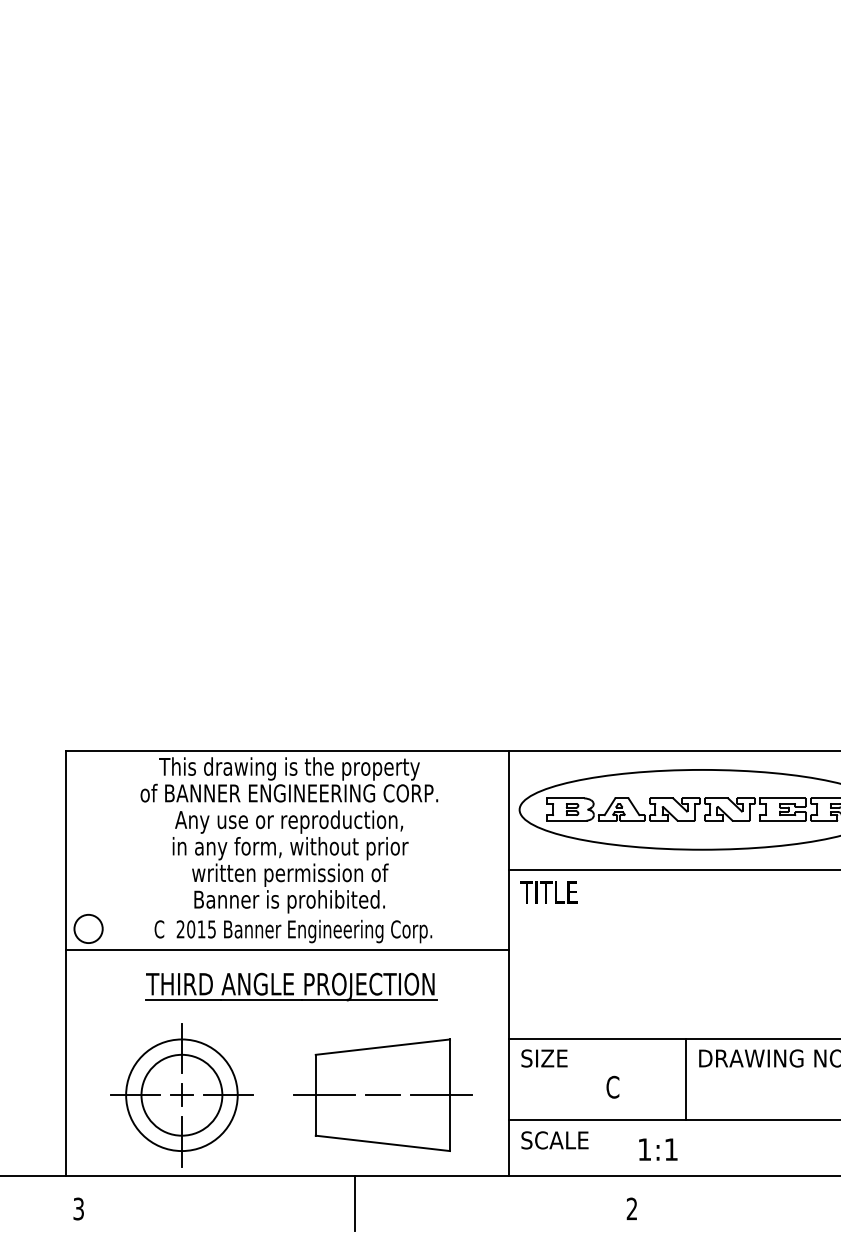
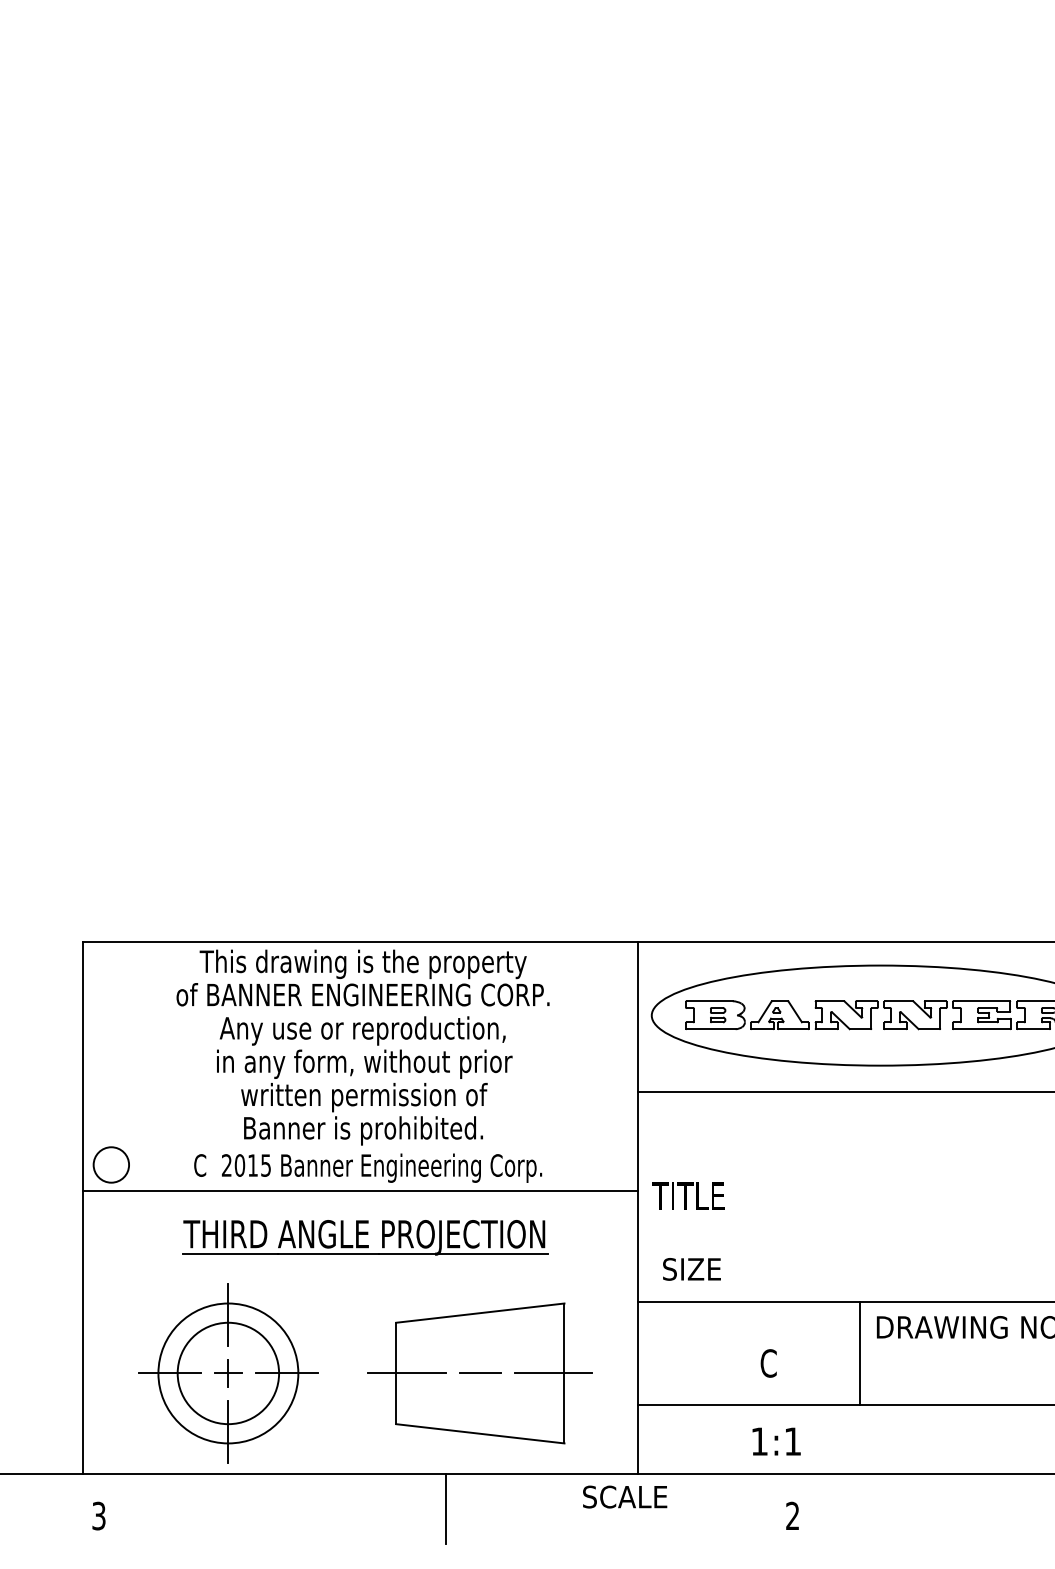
text: (548, 891) -> (688, 1195), moved
text: (544, 1058) -> (691, 1269), moved
text: (555, 1139) -> (625, 1496), moved
text: (658, 1149) -> (776, 1441), moved

